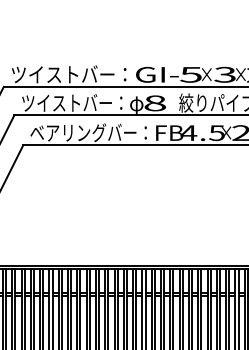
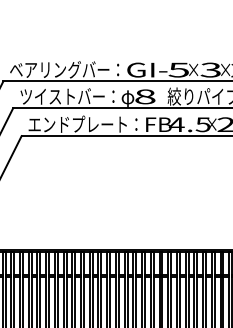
text: (69, 74) -> (64, 69), ツイストバー： -> ベアリングバー：
text: (82, 132) -> (77, 124), ベアリングバー： -> エンドプレート：

